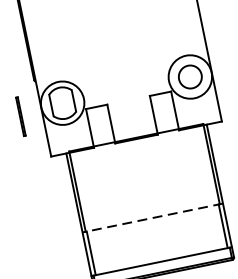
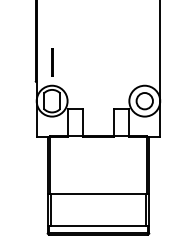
line: (21, 116) -> (52, 62), moved
line: (152, 217) -> (98, 193), dashed -> solid

